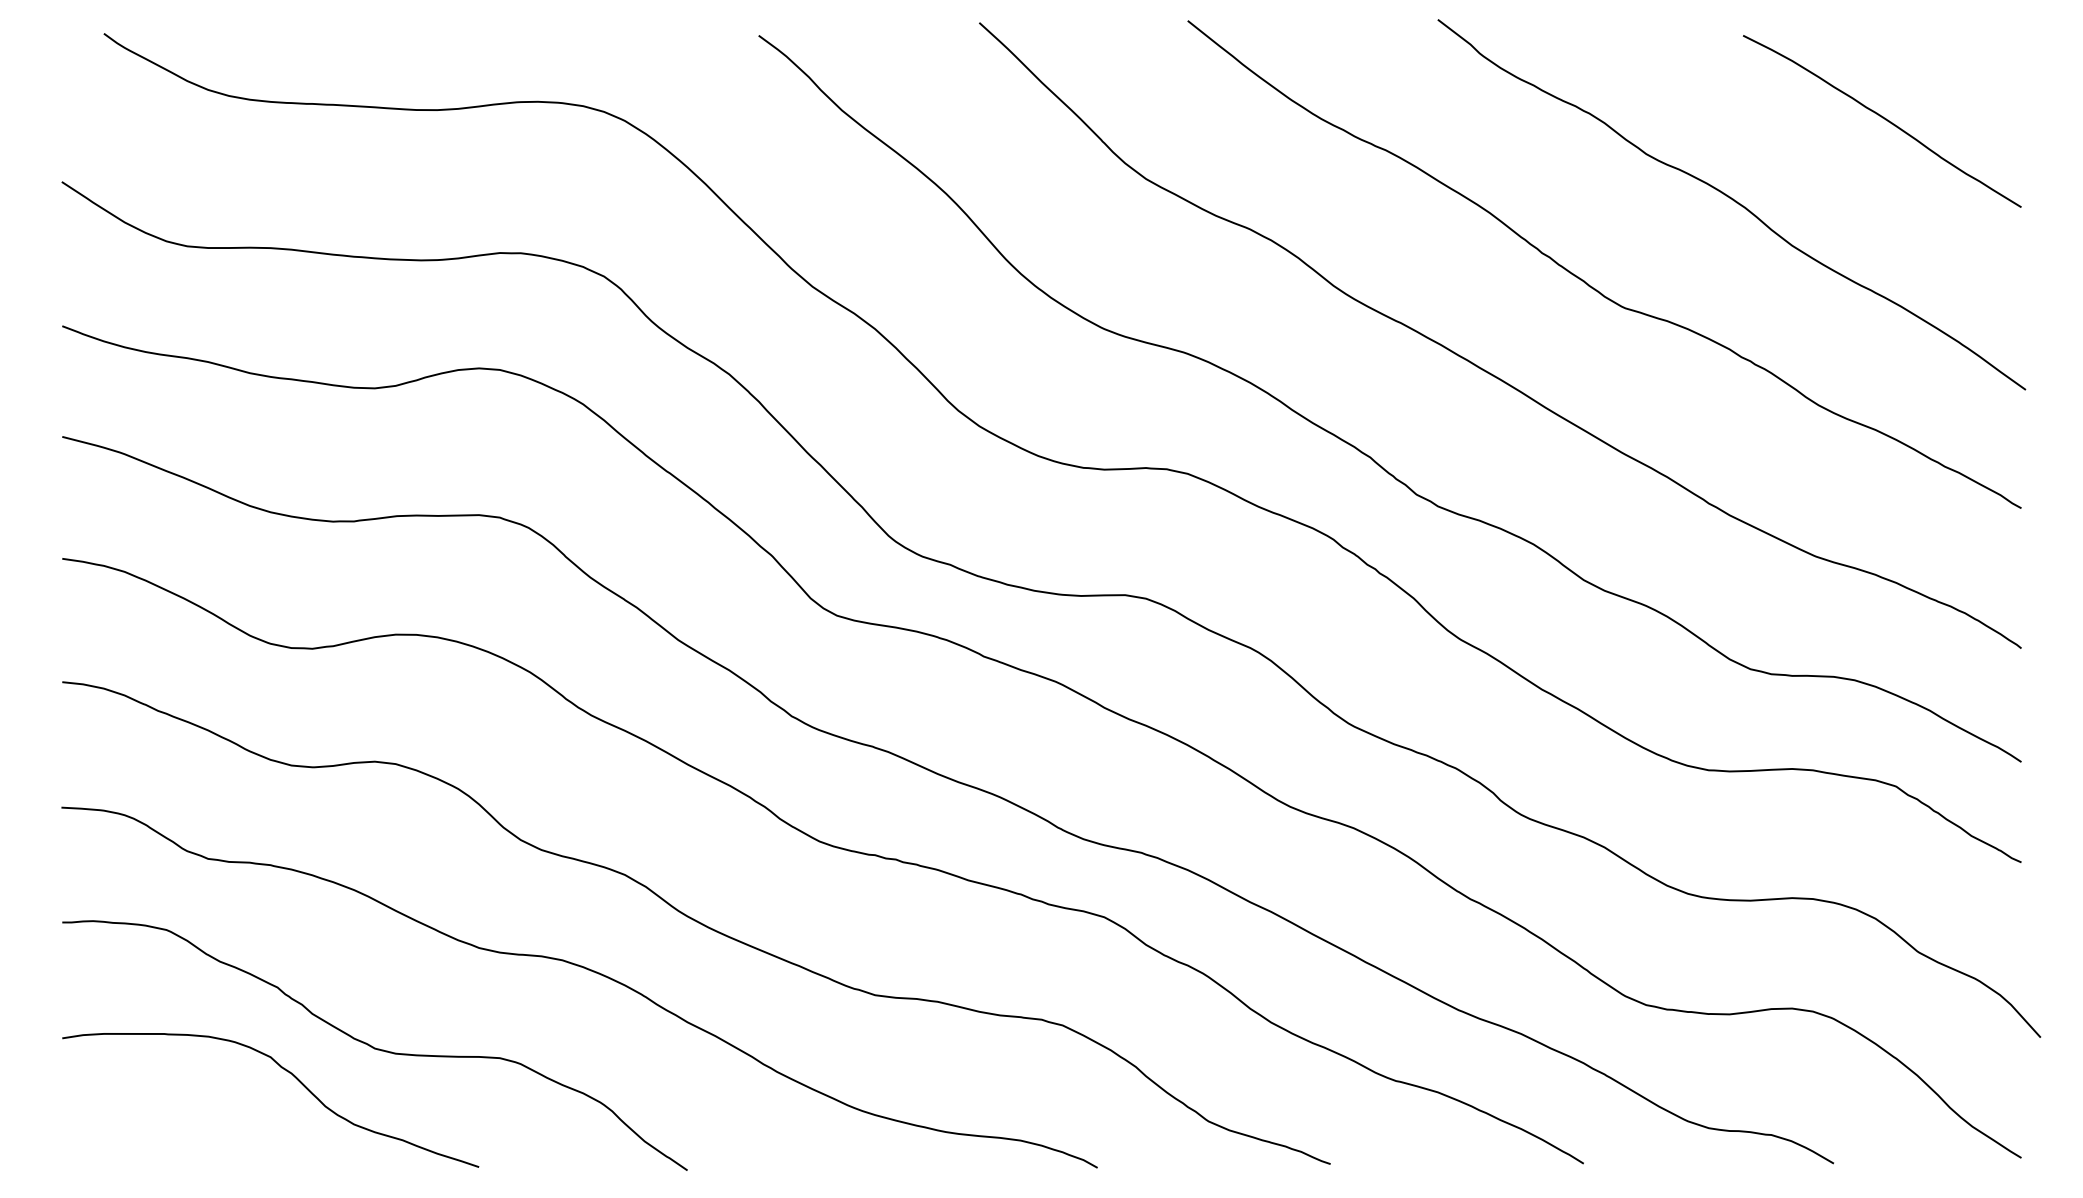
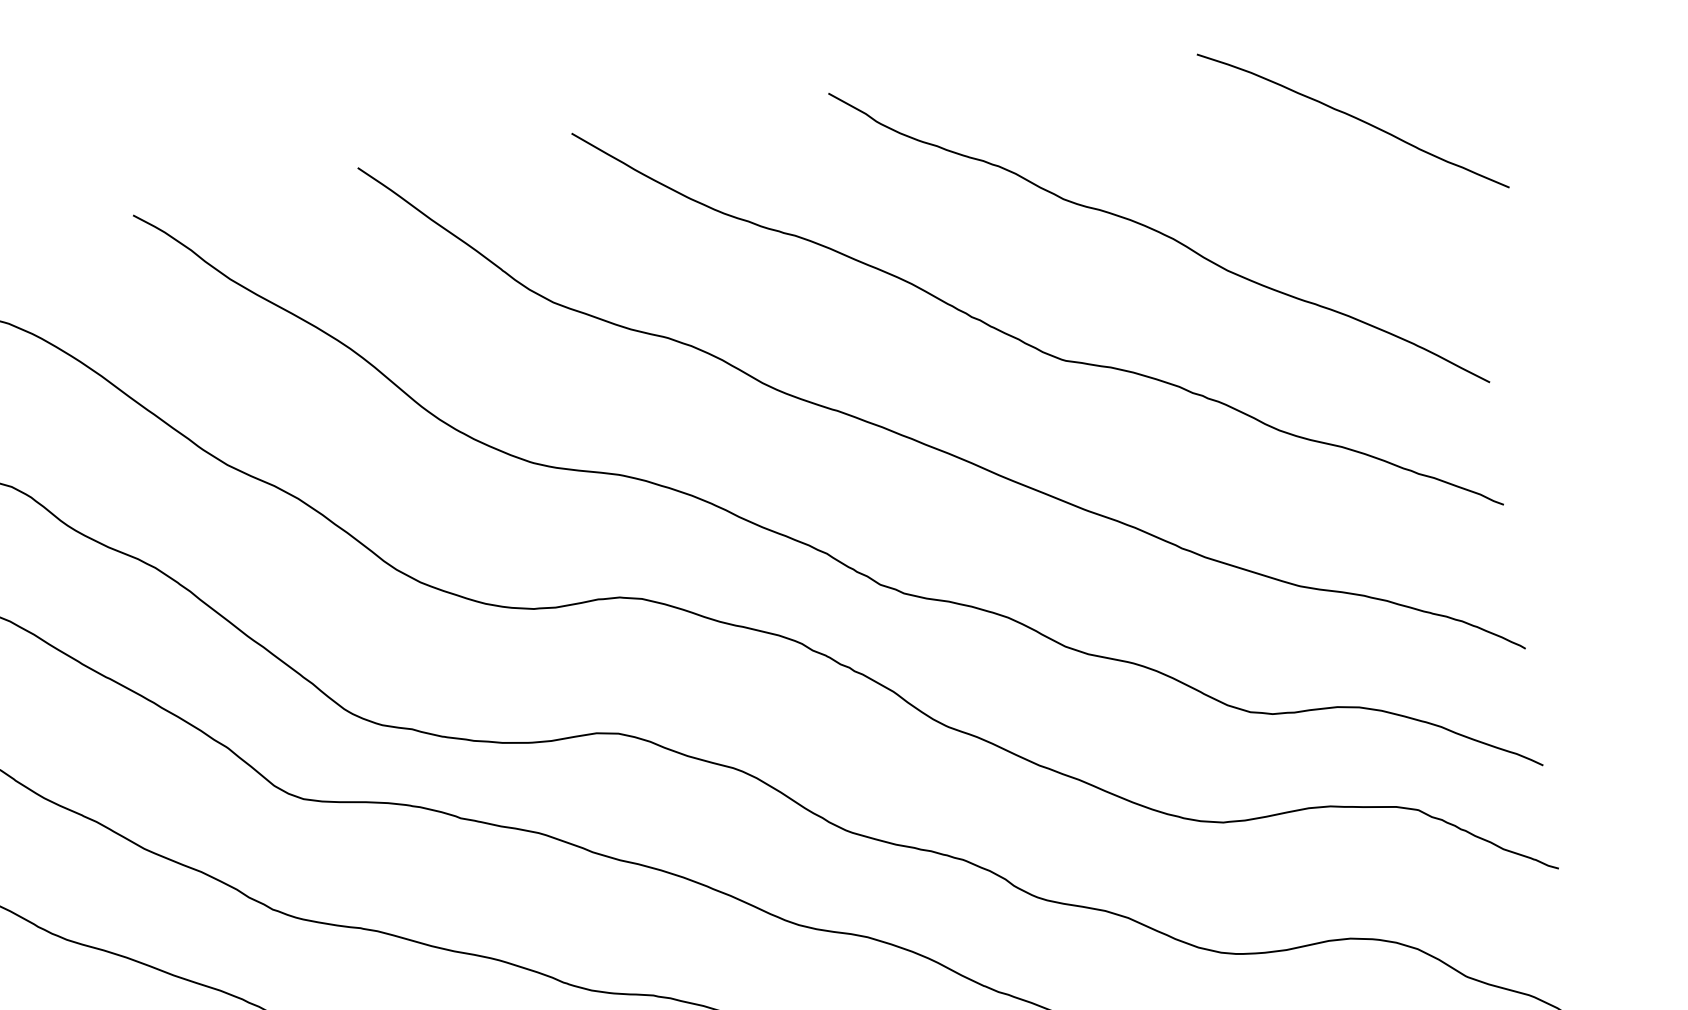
curve: (1884, 119) -> (1355, 118), moved

